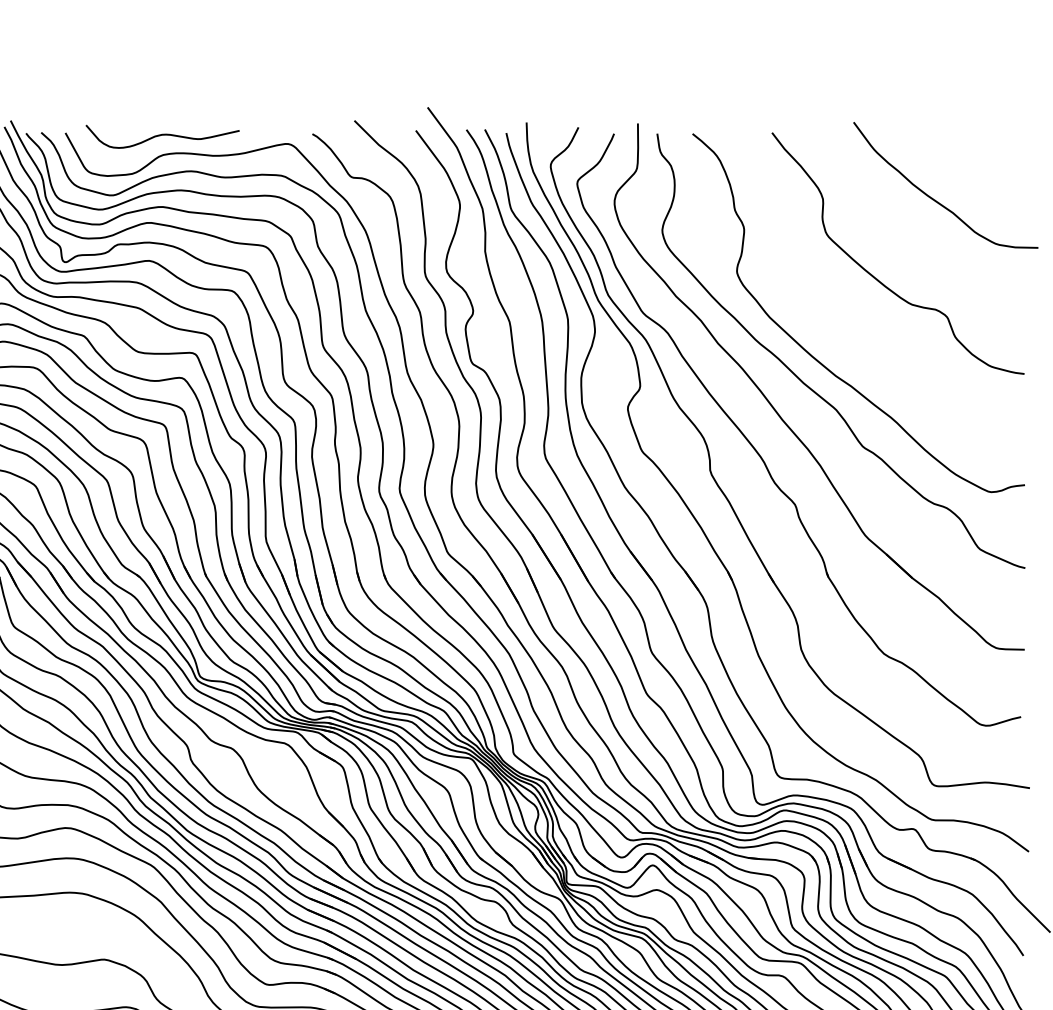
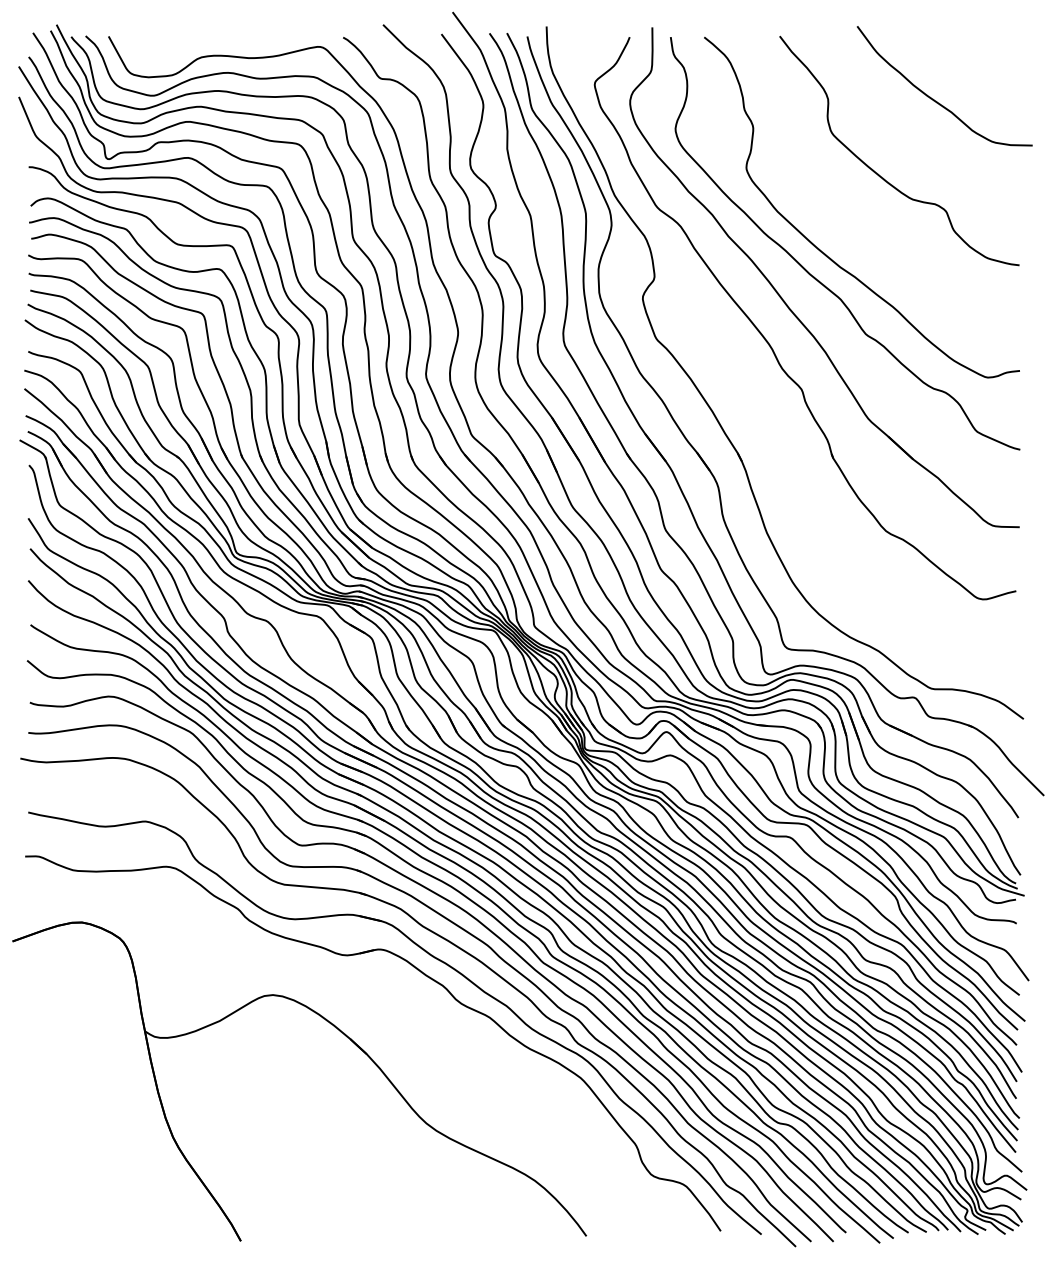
curve: (162, 136) -> (200, 39), removed
part: (727, 497) -> (737, 382), removed

